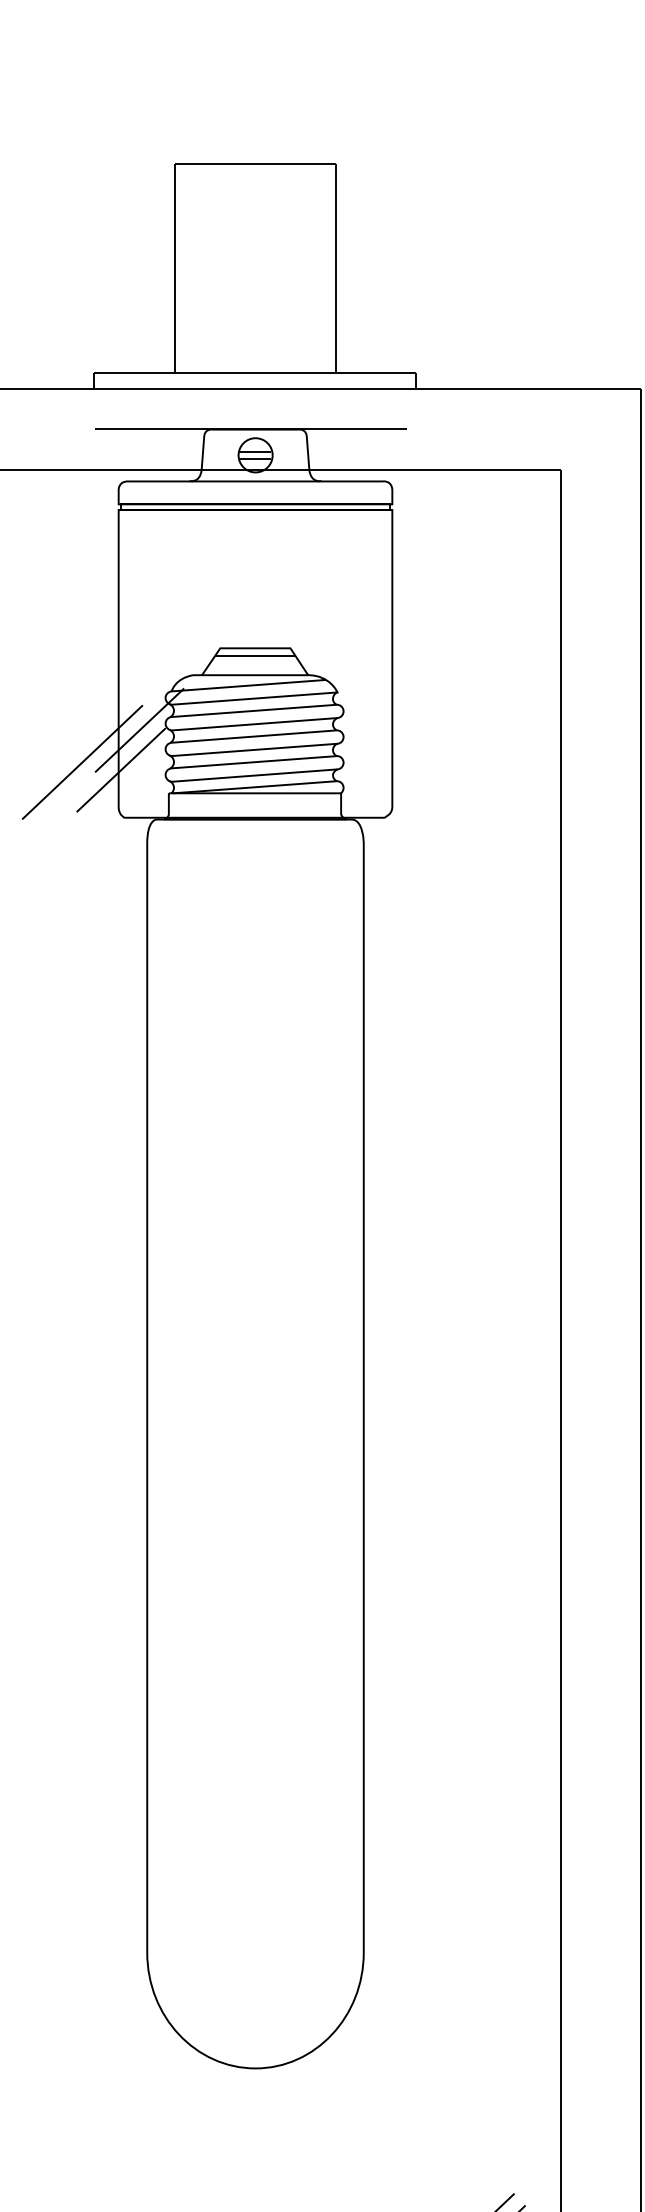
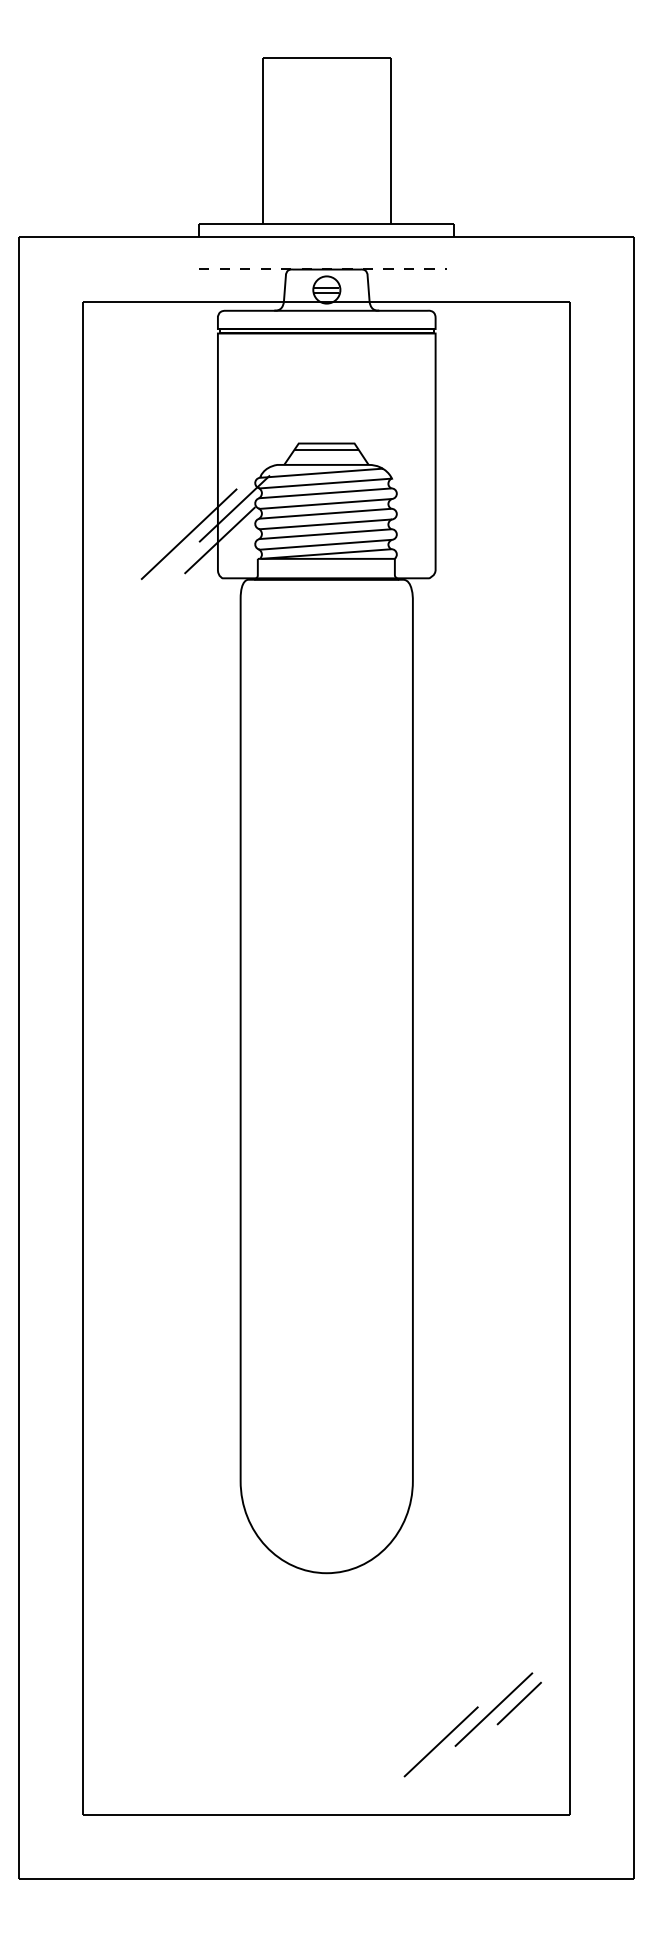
line: (251, 429) -> (323, 269), solid -> dashed

